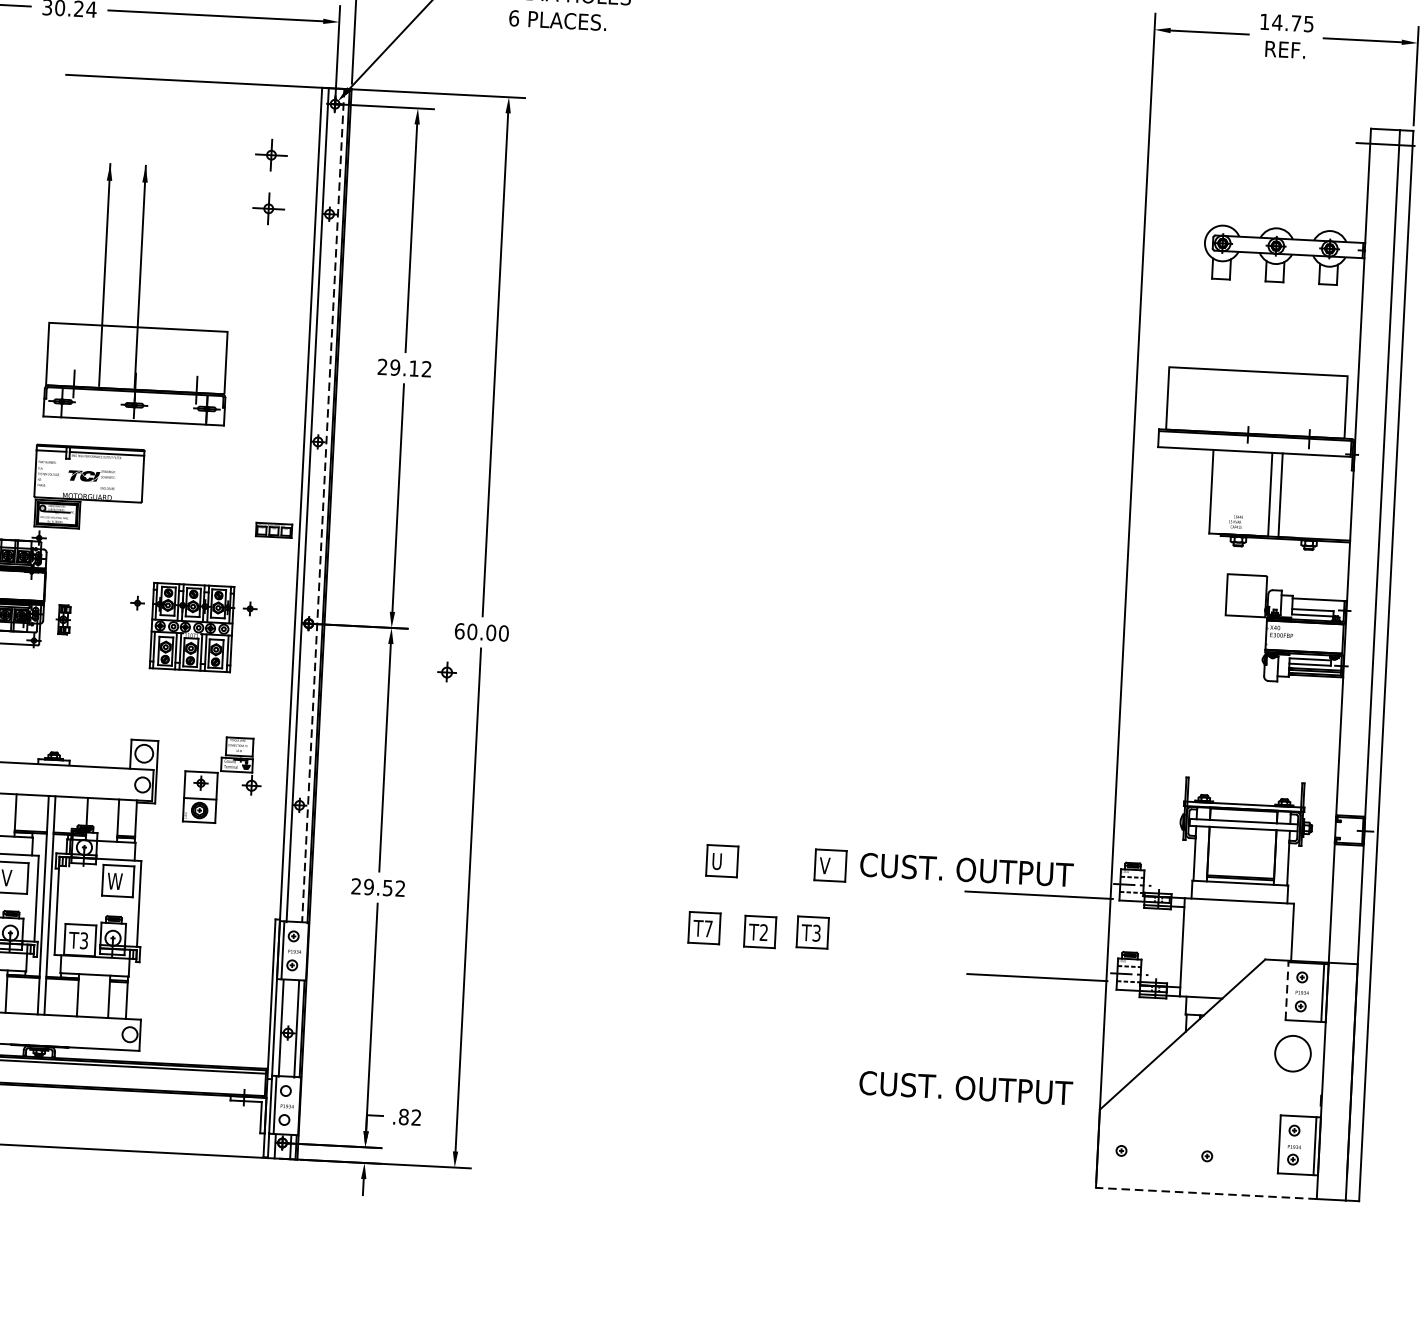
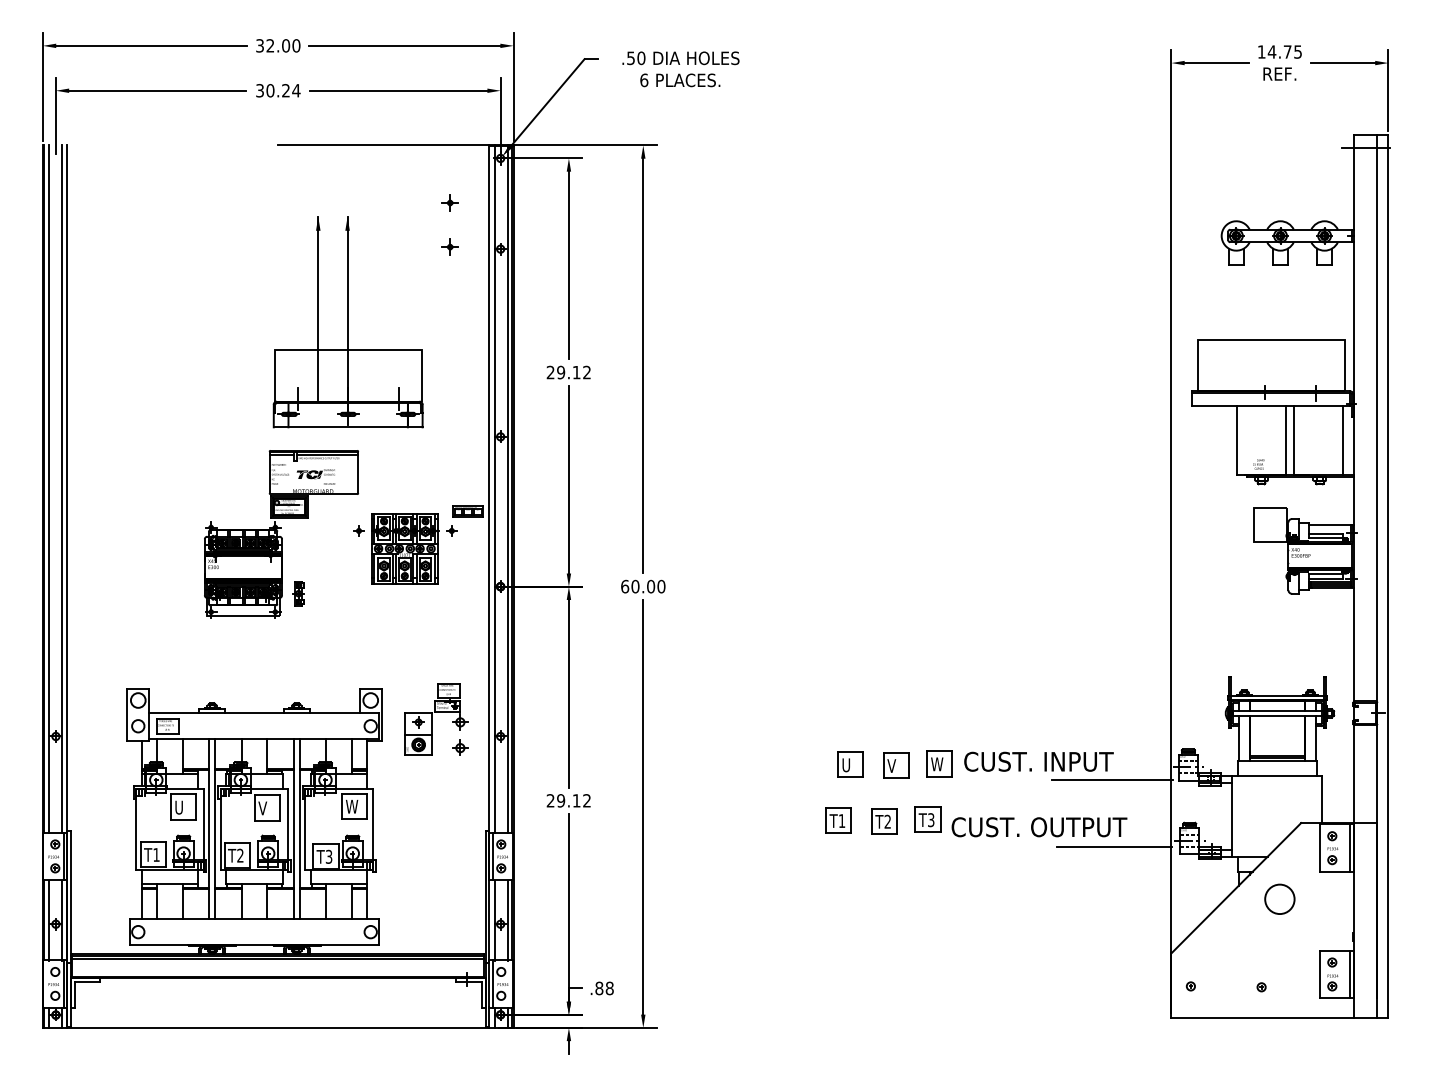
part: (270, 154) -> (449, 202), size x0.62
part: (267, 207) -> (449, 246), size x0.62
line: (1338, 498) -> (1342, 440), added
line: (323, 506) -> (507, 489), dashed -> solid
part: (192, 627) -> (405, 548), moved
part: (447, 671) -> (460, 747), moved
part: (777, 864) -> (896, 765), added
text: (826, 866) -> (936, 764), V -> W
text: (1014, 872) -> (1091, 761), CUST. OUTPUT -> CUST. INPUT
text: (387, 887) -> (576, 800), 29.52 -> 29.12
text: (709, 928) -> (842, 820), T7 -> T1
line: (1287, 991) -> (1320, 848), dashed -> solid
circle: (1292, 1052) -> (1279, 898), moved
text: (966, 1088) -> (1039, 827), moved
text: (416, 1117) -> (609, 988), .82 -> .88
line: (1205, 1192) -> (1261, 1017), dashed -> solid

